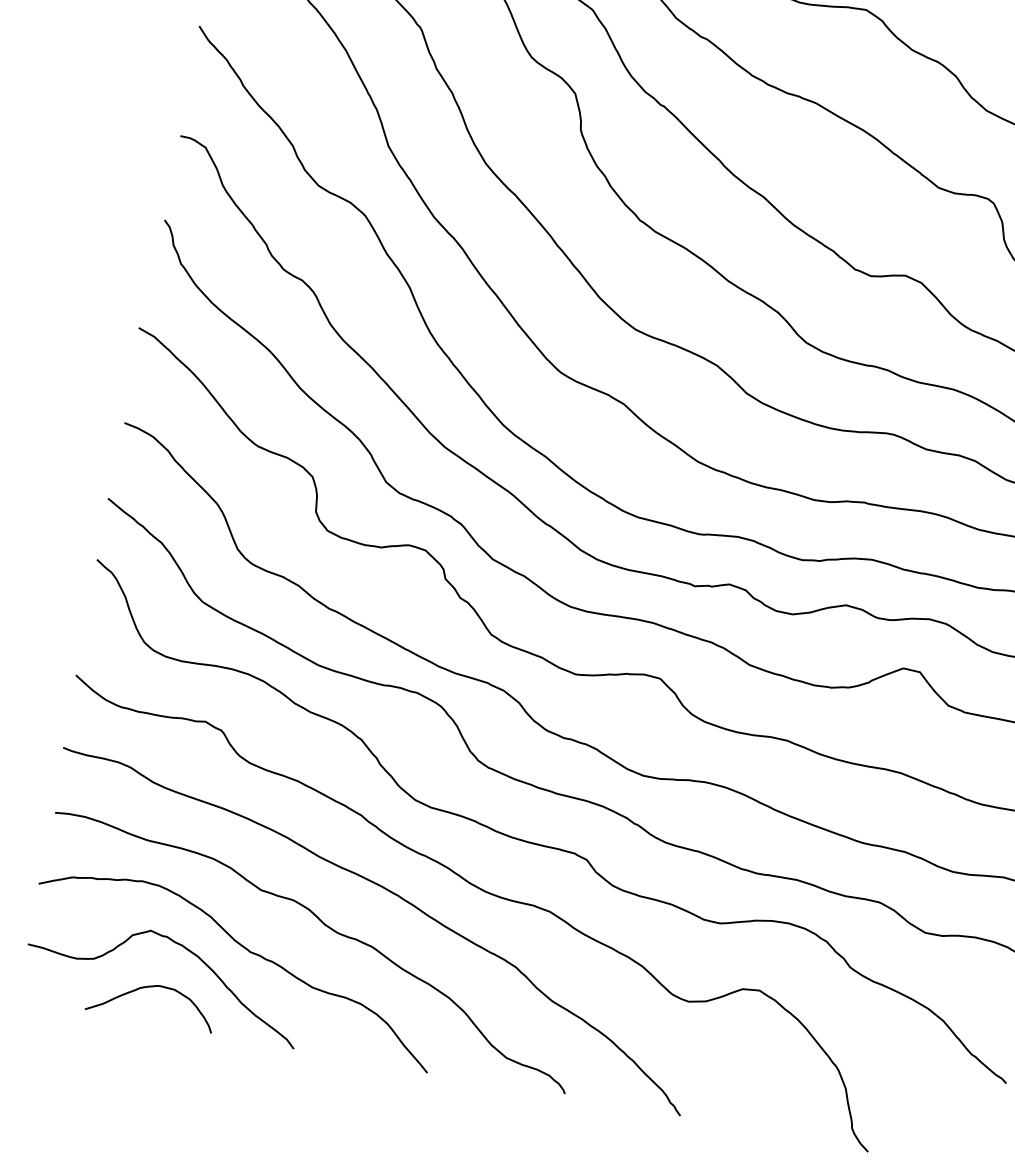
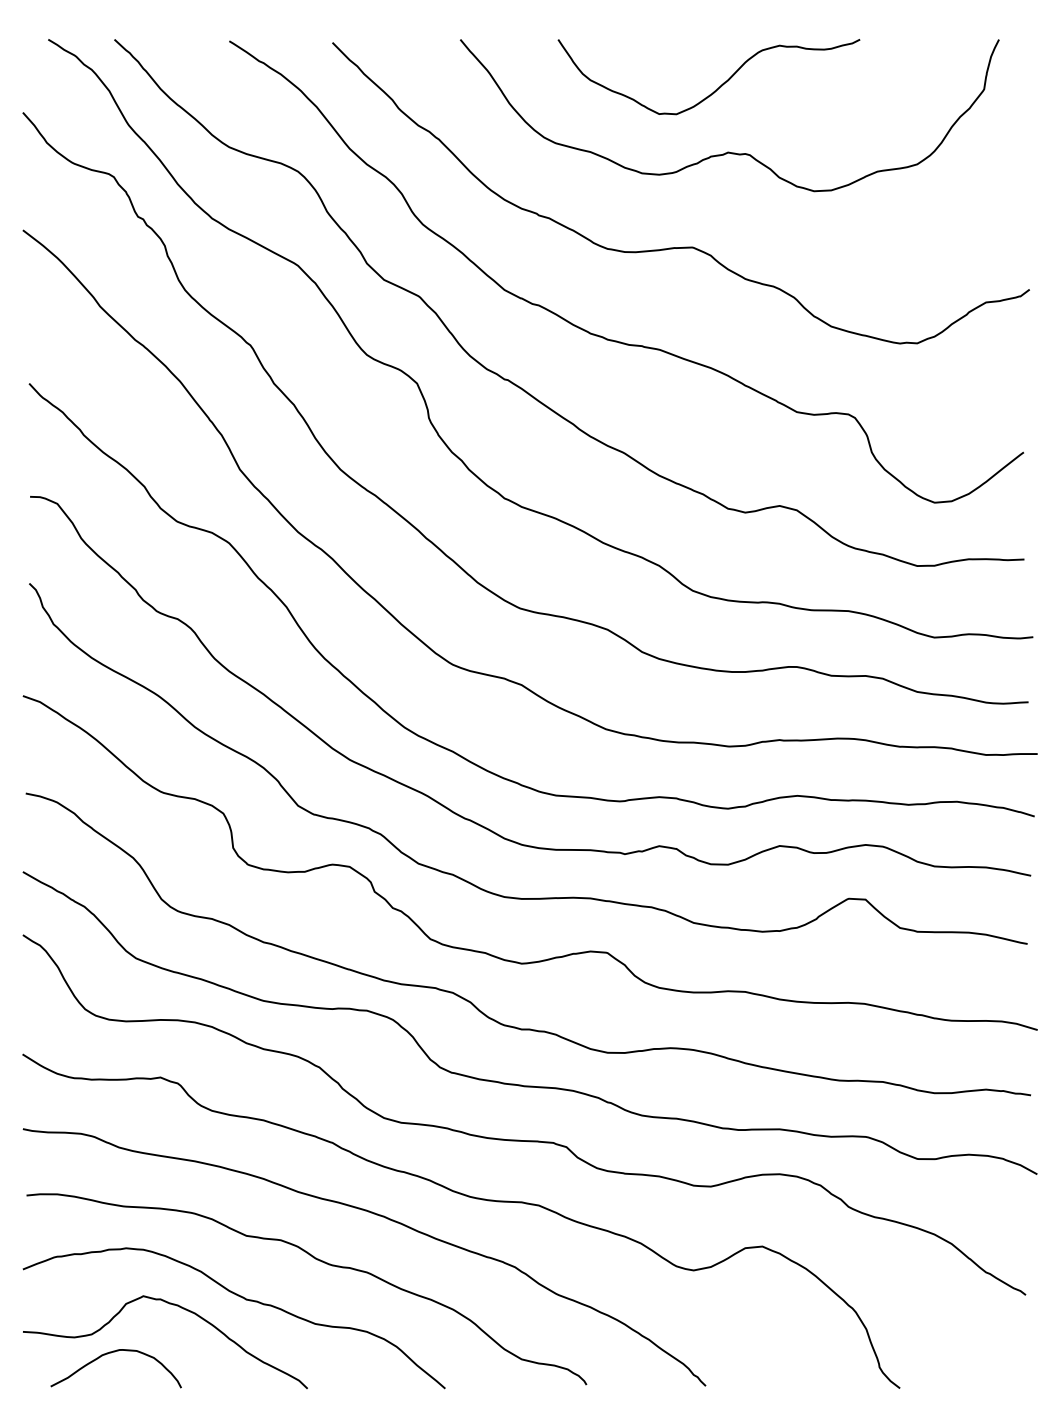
curve: (149, 987) -> (111, 1353), moved

